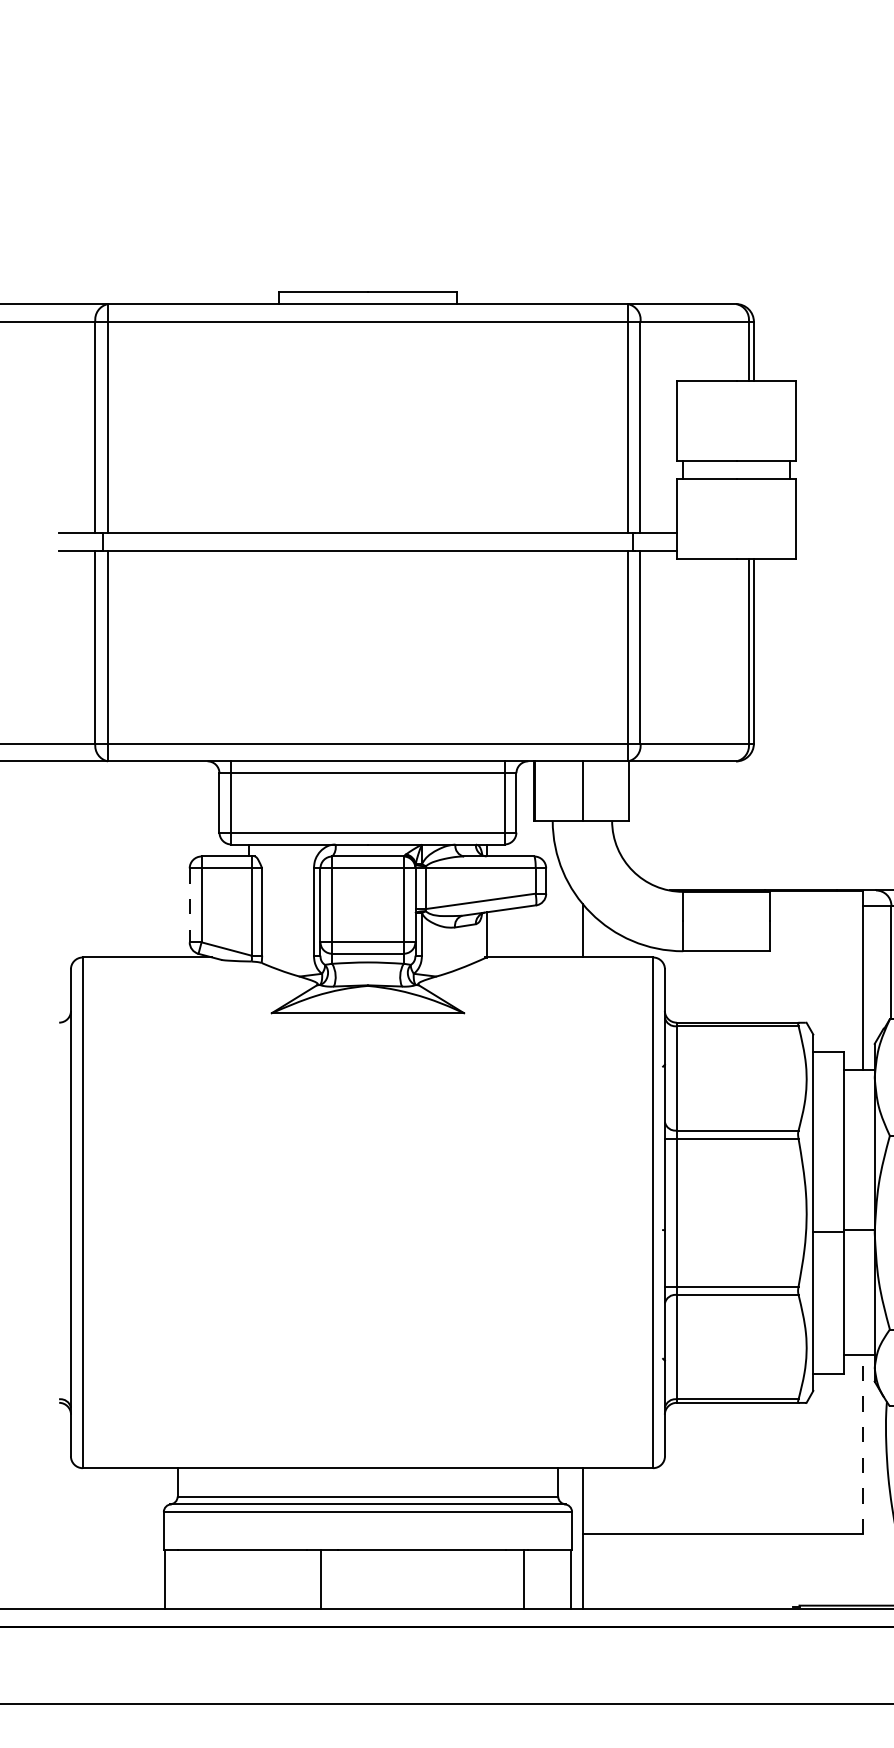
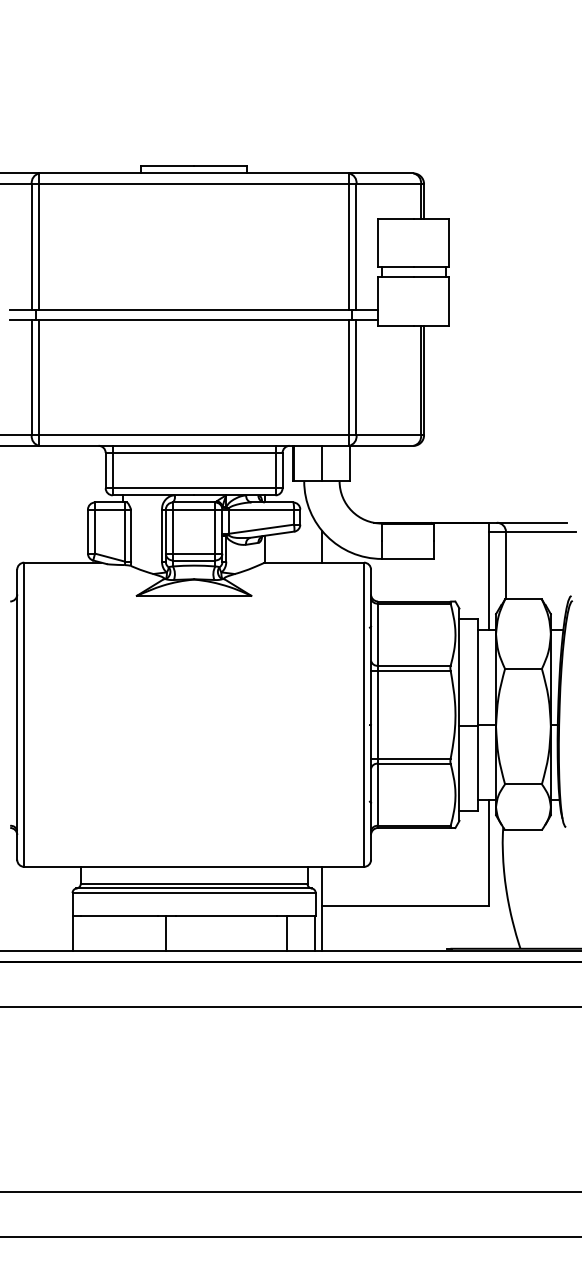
line: (190, 906) -> (88, 532), dashed -> solid
line: (862, 1444) -> (488, 852), dashed -> solid

